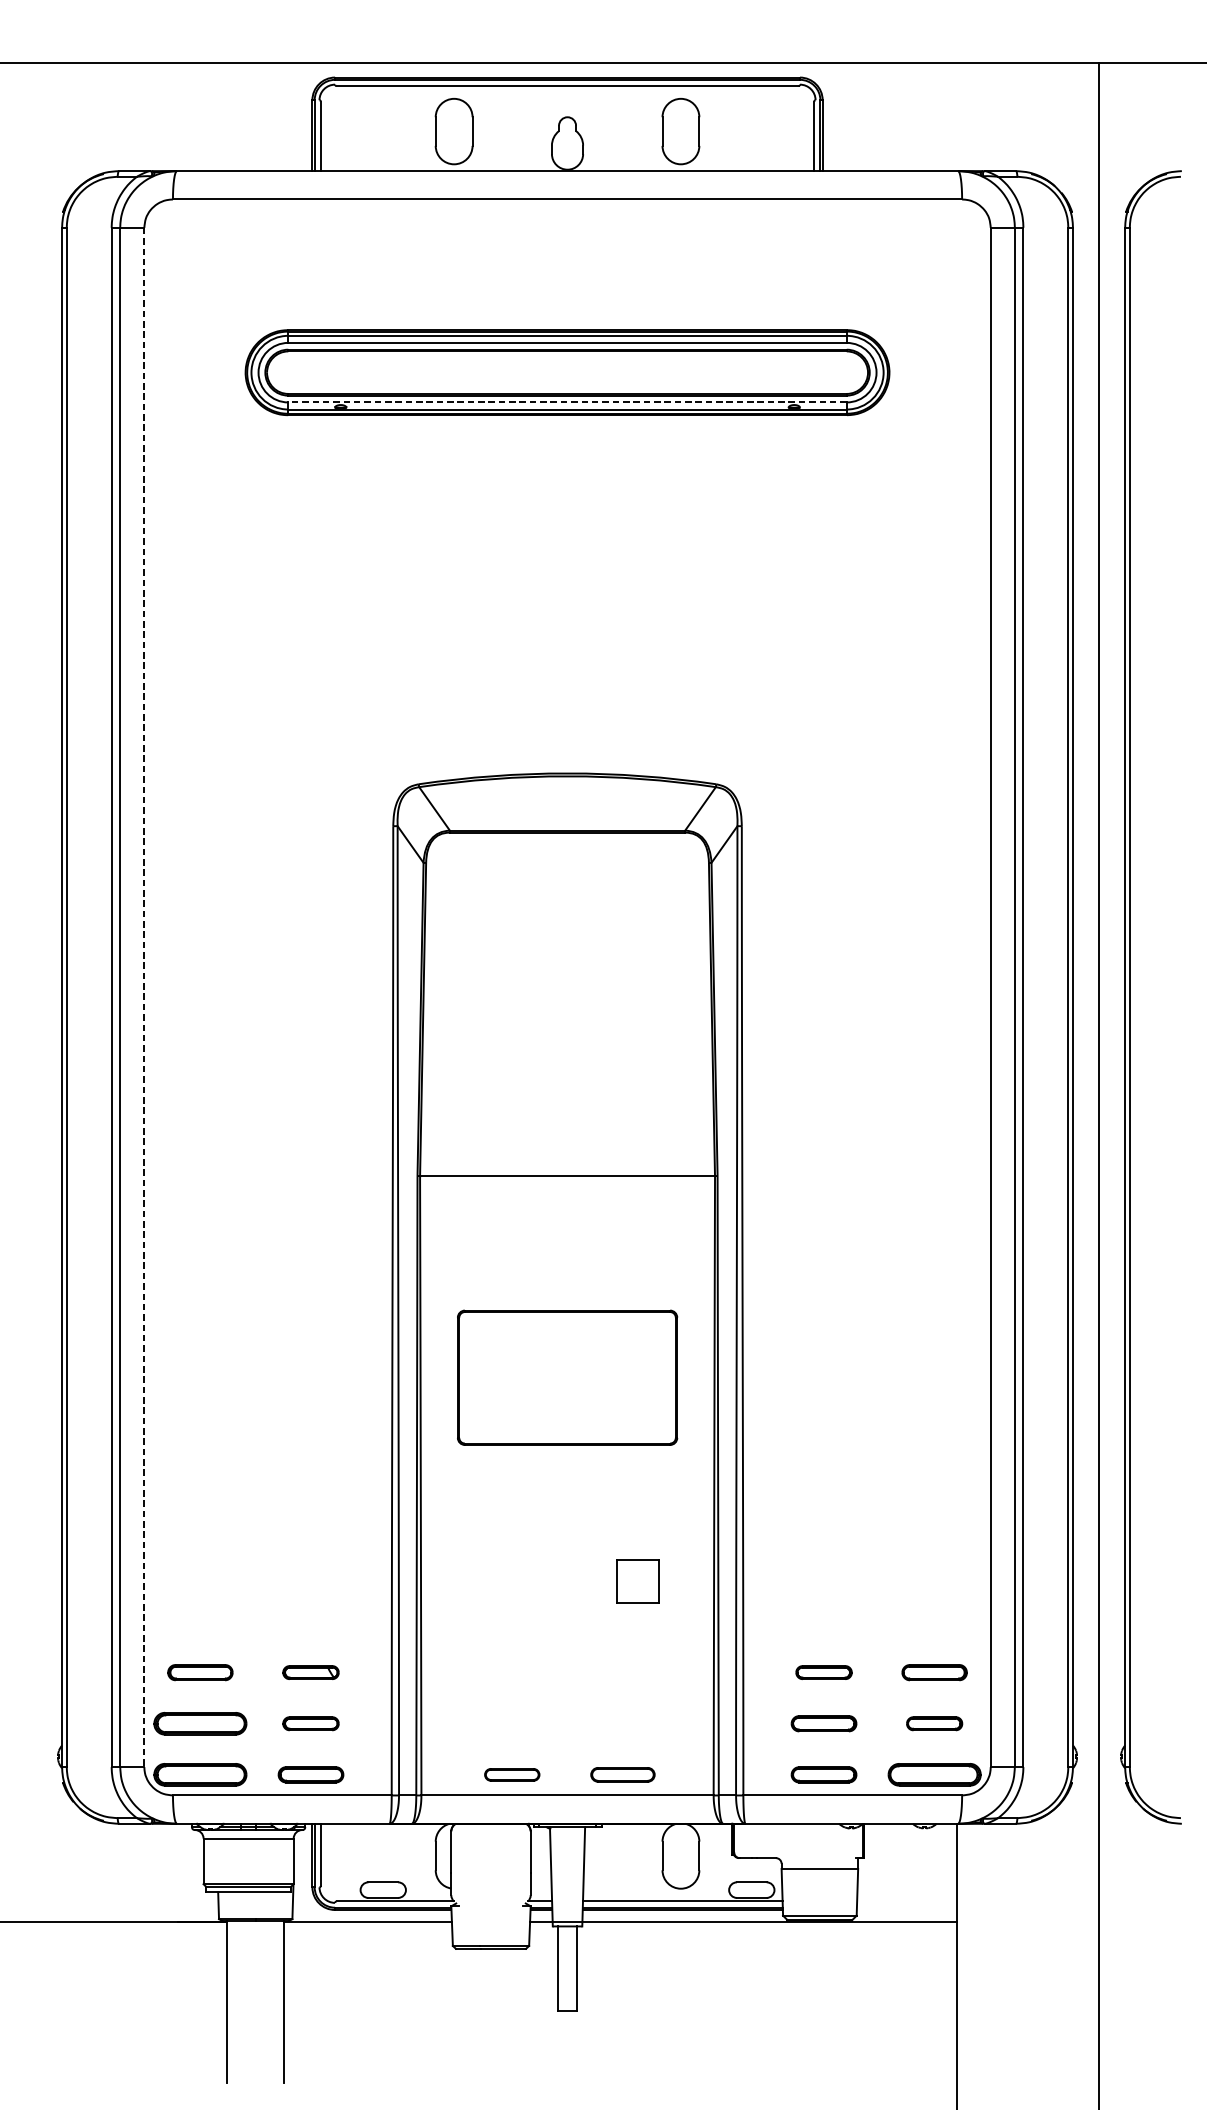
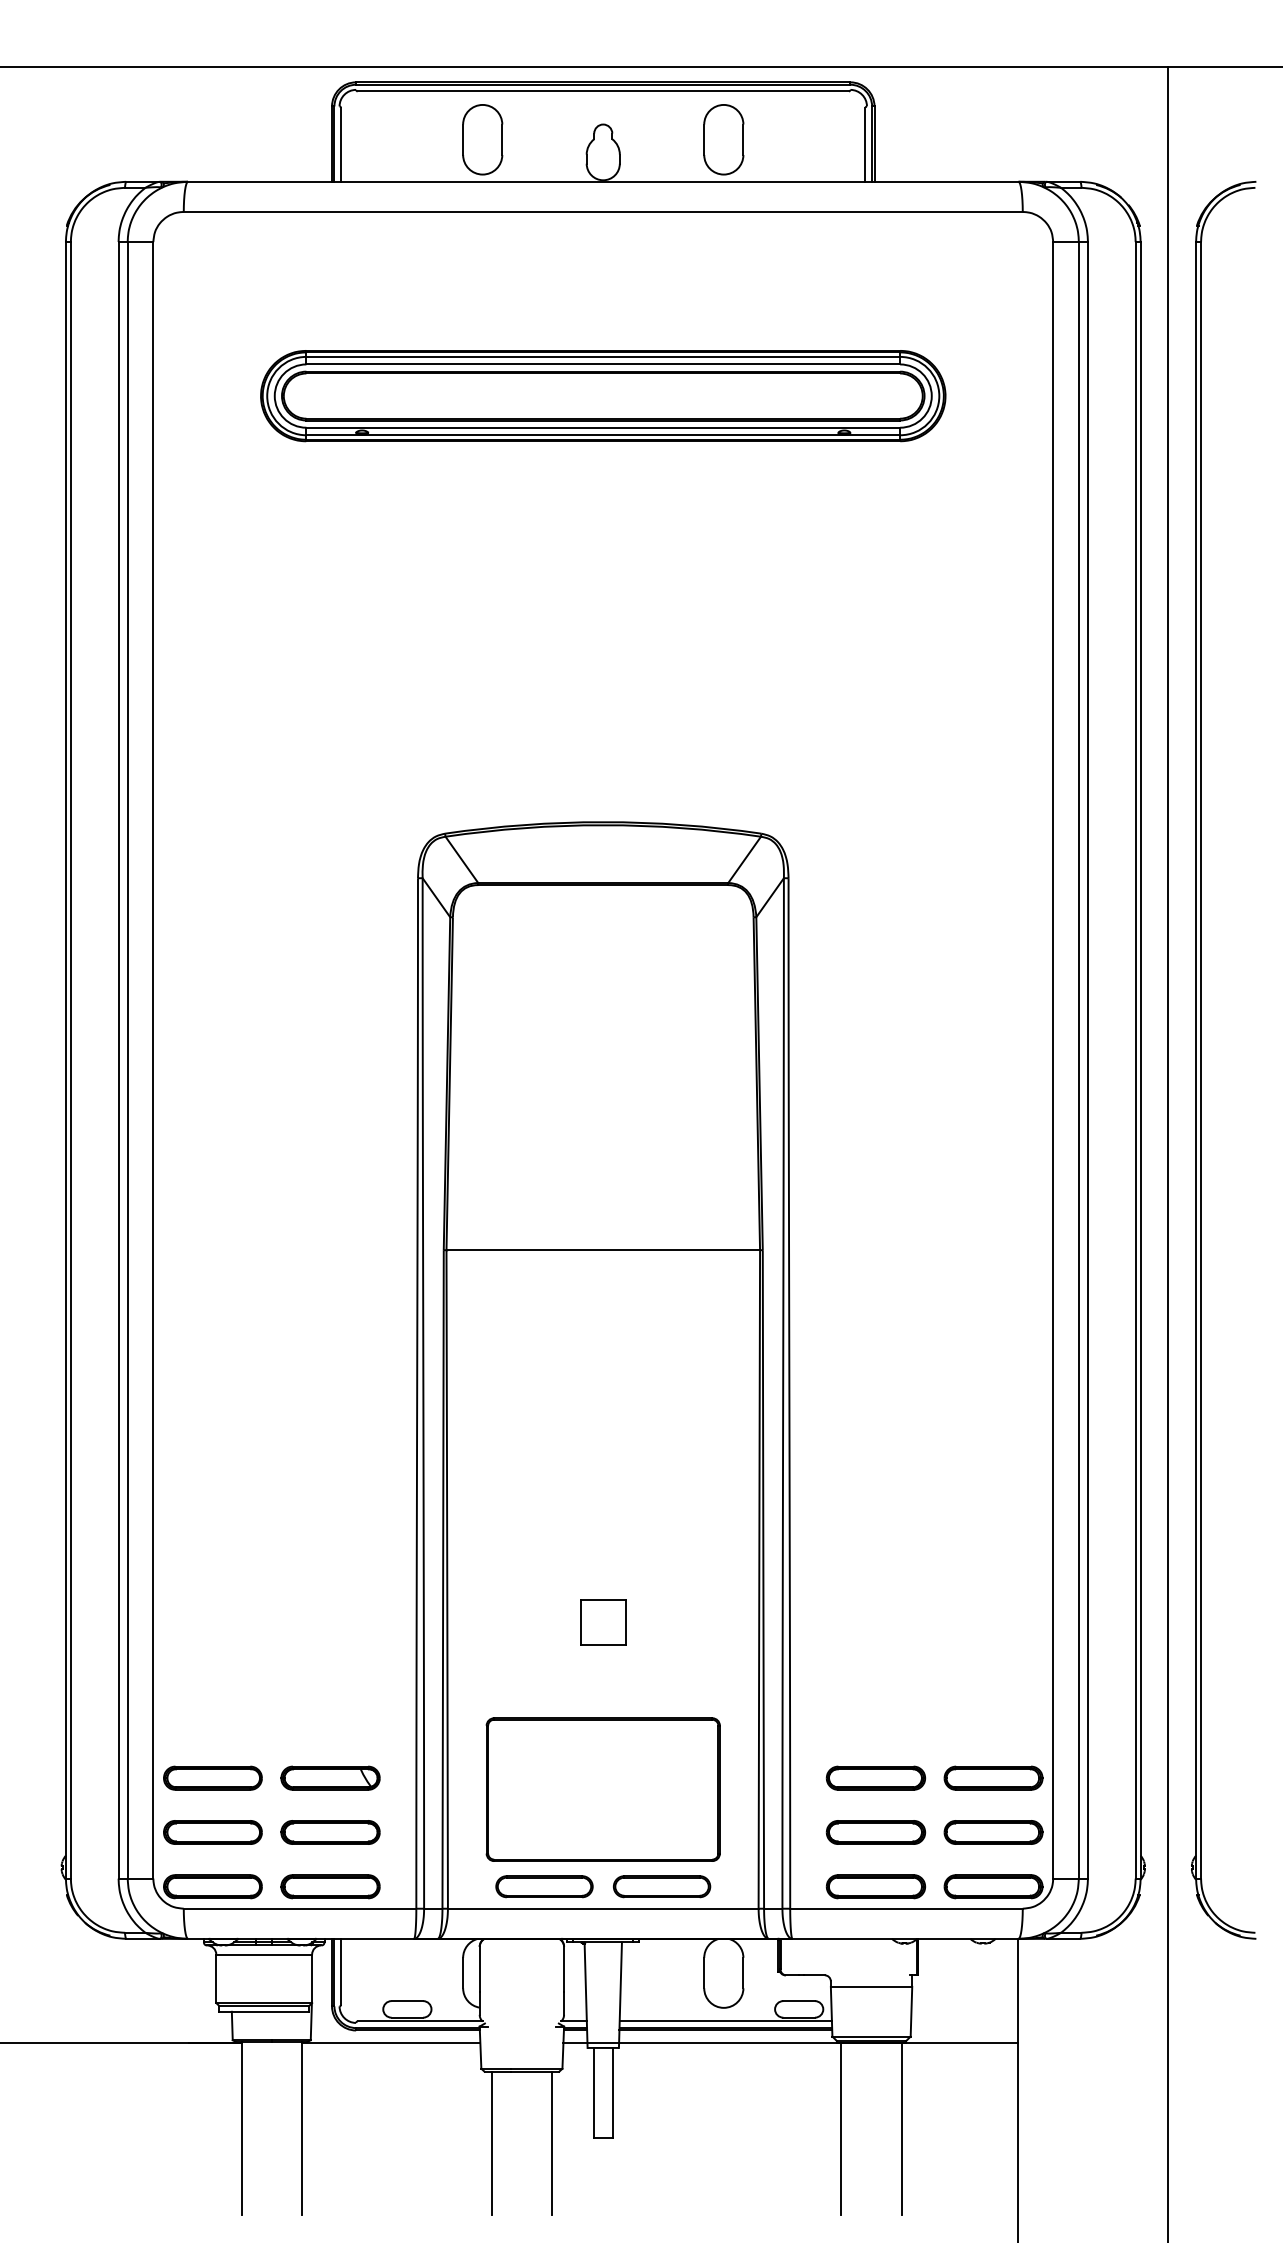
line: (567, 402) -> (603, 427), dashed -> solid
line: (144, 997) -> (153, 1060), dashed -> solid
part: (566, 1377) -> (602, 1789), moved
part: (638, 1581) -> (603, 1622), moved
part: (199, 1672) -> (212, 1777), size x1.43
part: (310, 1672) -> (330, 1777), size x1.67
part: (823, 1672) -> (875, 1777), size x1.67
part: (934, 1672) -> (993, 1777), size x1.43
part: (310, 1723) -> (330, 1832), size x1.67
part: (823, 1723) -> (875, 1832), size x1.43
part: (934, 1723) -> (993, 1832), size x1.67
part: (310, 1774) -> (330, 1886), size x1.43
part: (512, 1774) -> (544, 1886), size x1.67
part: (623, 1774) -> (662, 1886), size x1.43
part: (823, 1774) -> (875, 1886), size x1.43
line: (791, 2002) -> (841, 2128), added
line: (848, 2002) -> (901, 2128), added
line: (462, 2015) -> (491, 2142), added
line: (519, 2015) -> (552, 2142), added

